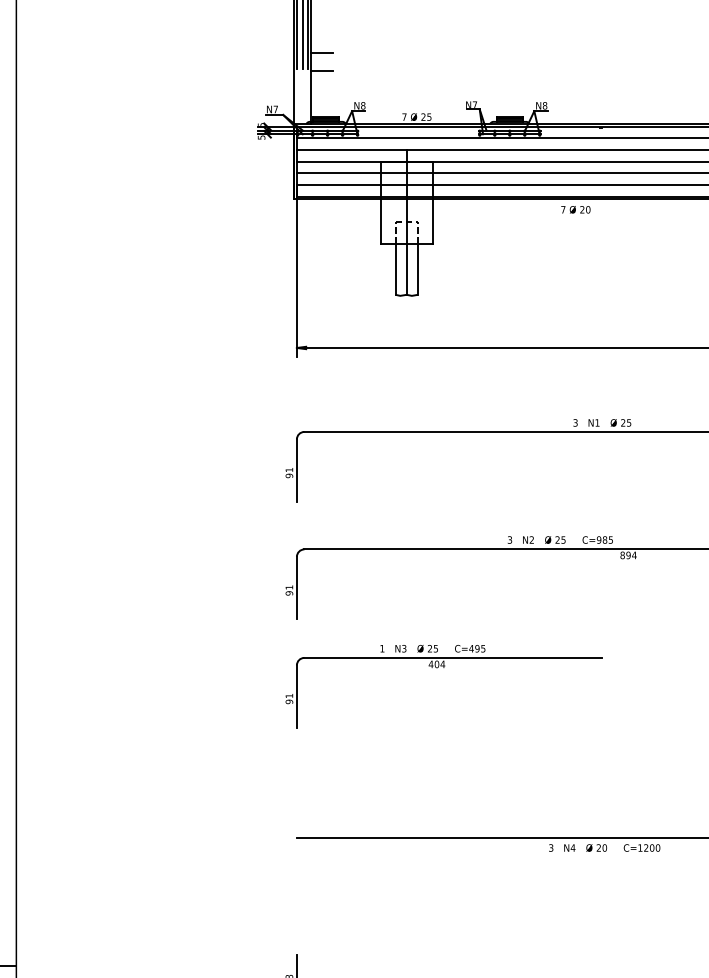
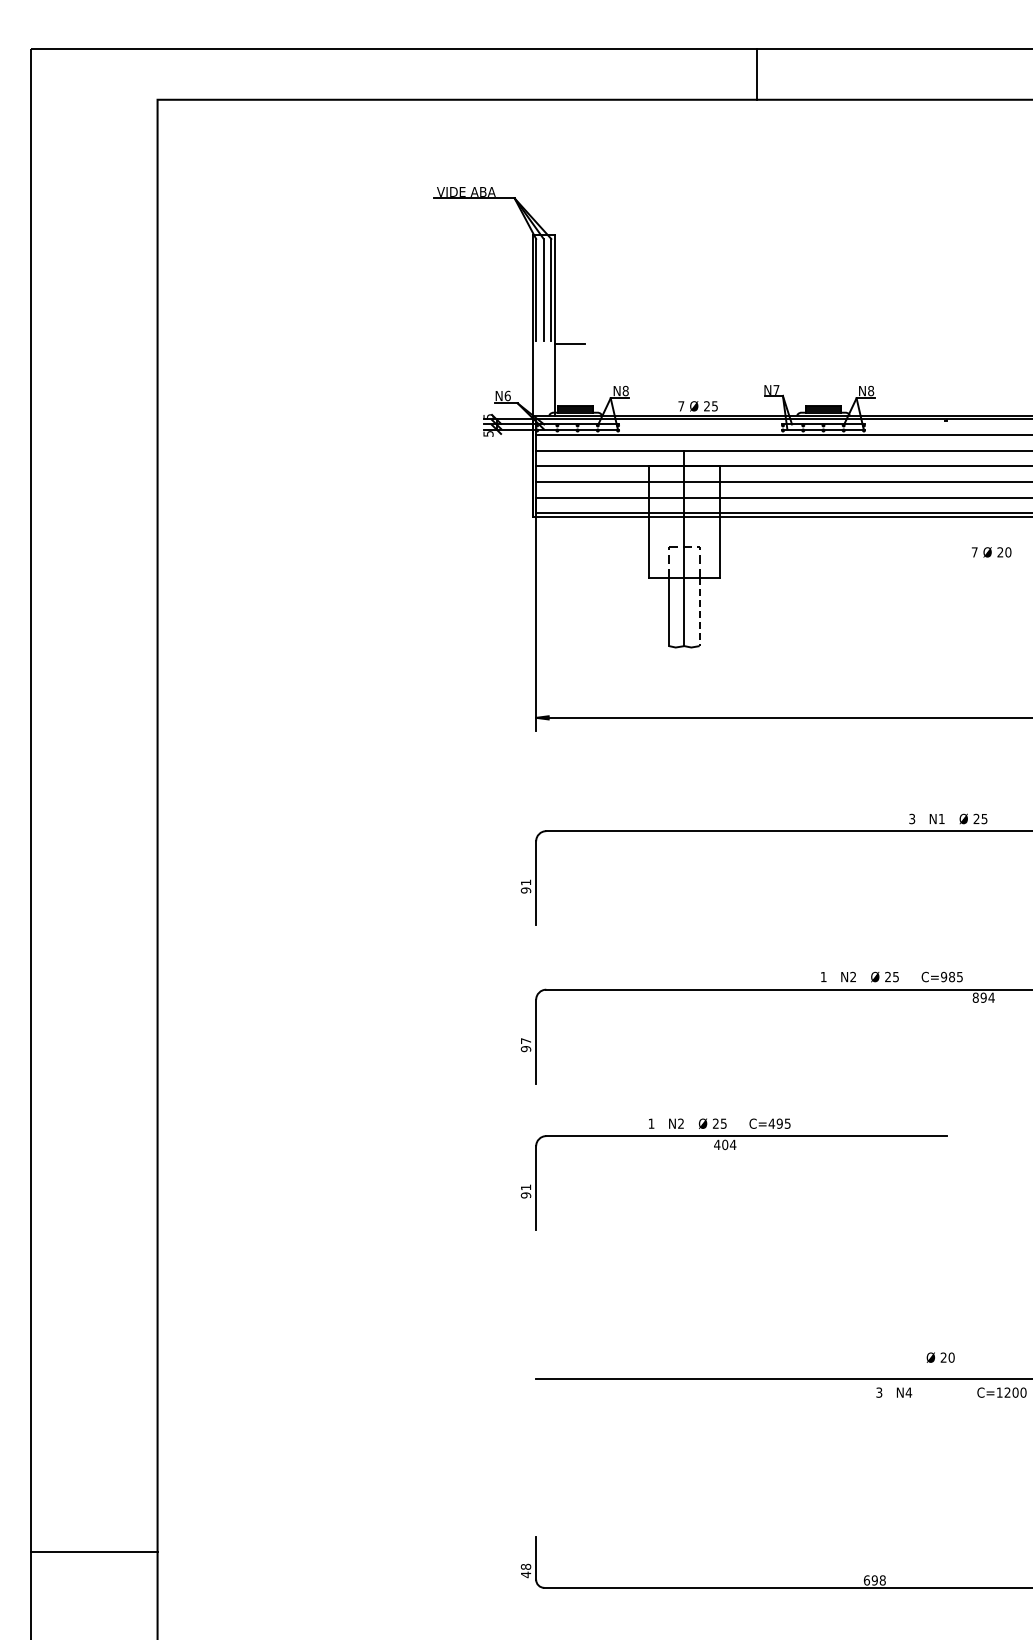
line: (321, 52) -> (569, 319), removed
text: (275, 109) -> (507, 395), N7 -> N6
text: (575, 209) -> (991, 552), moved
line: (417, 269) -> (699, 612), solid -> dashed
text: (509, 539) -> (823, 976), 3 -> 1
text: (289, 587) -> (526, 1040), 91 -> 97
text: (403, 648) -> (680, 1123), N3 -> N2
text: (596, 847) -> (940, 1357), moved

